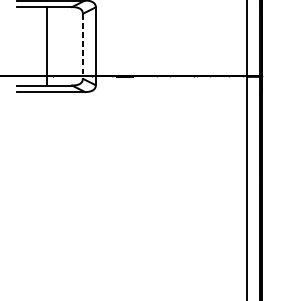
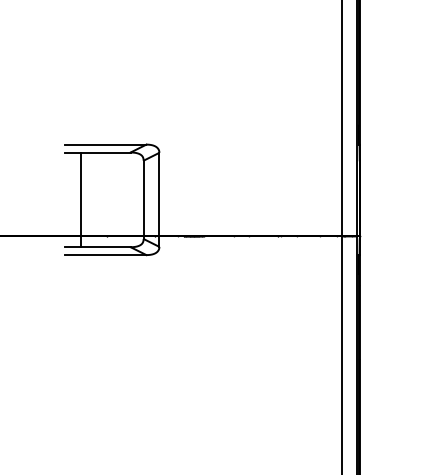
line: (47, 46) -> (80, 199), moved
line: (82, 46) -> (143, 200), dashed -> solid

